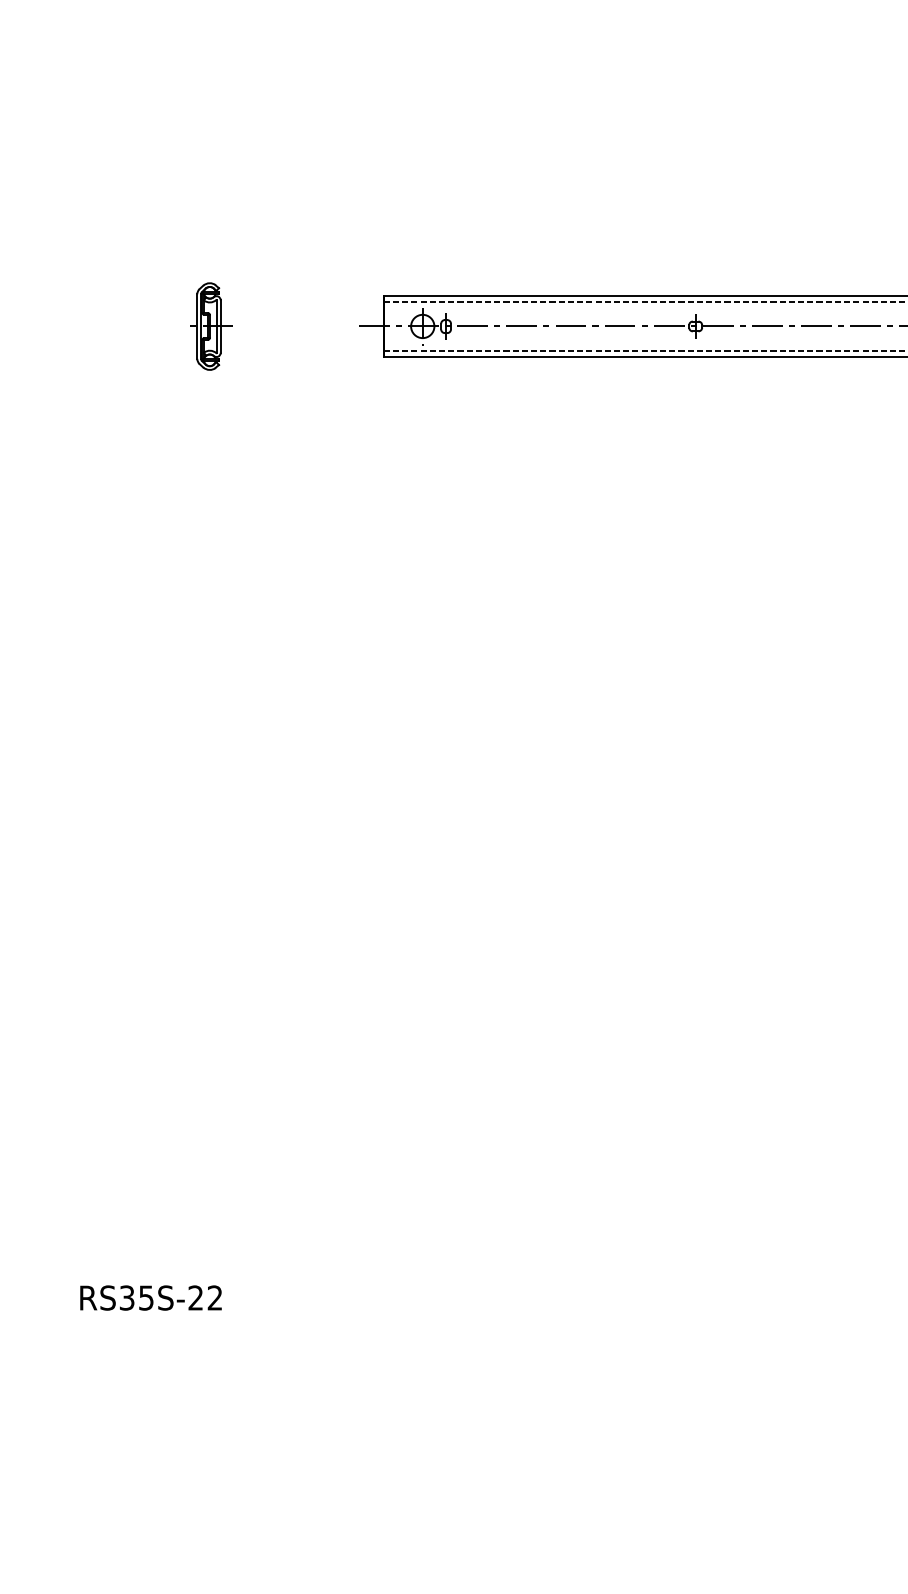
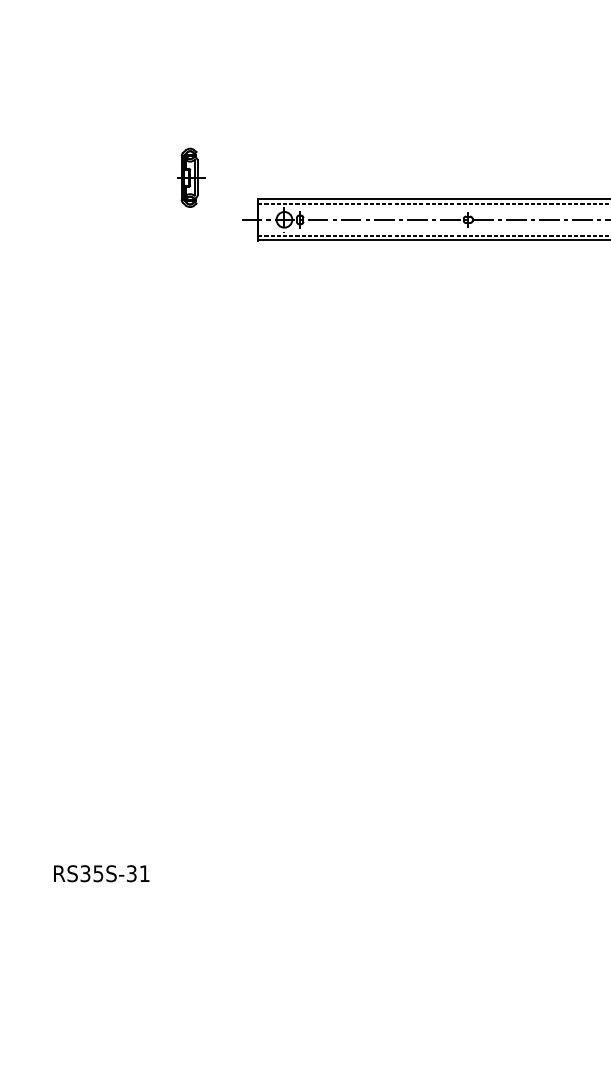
part: (211, 326) -> (191, 177), moved
text: (204, 1297) -> (137, 873), RS35S-22 -> RS35S-31

